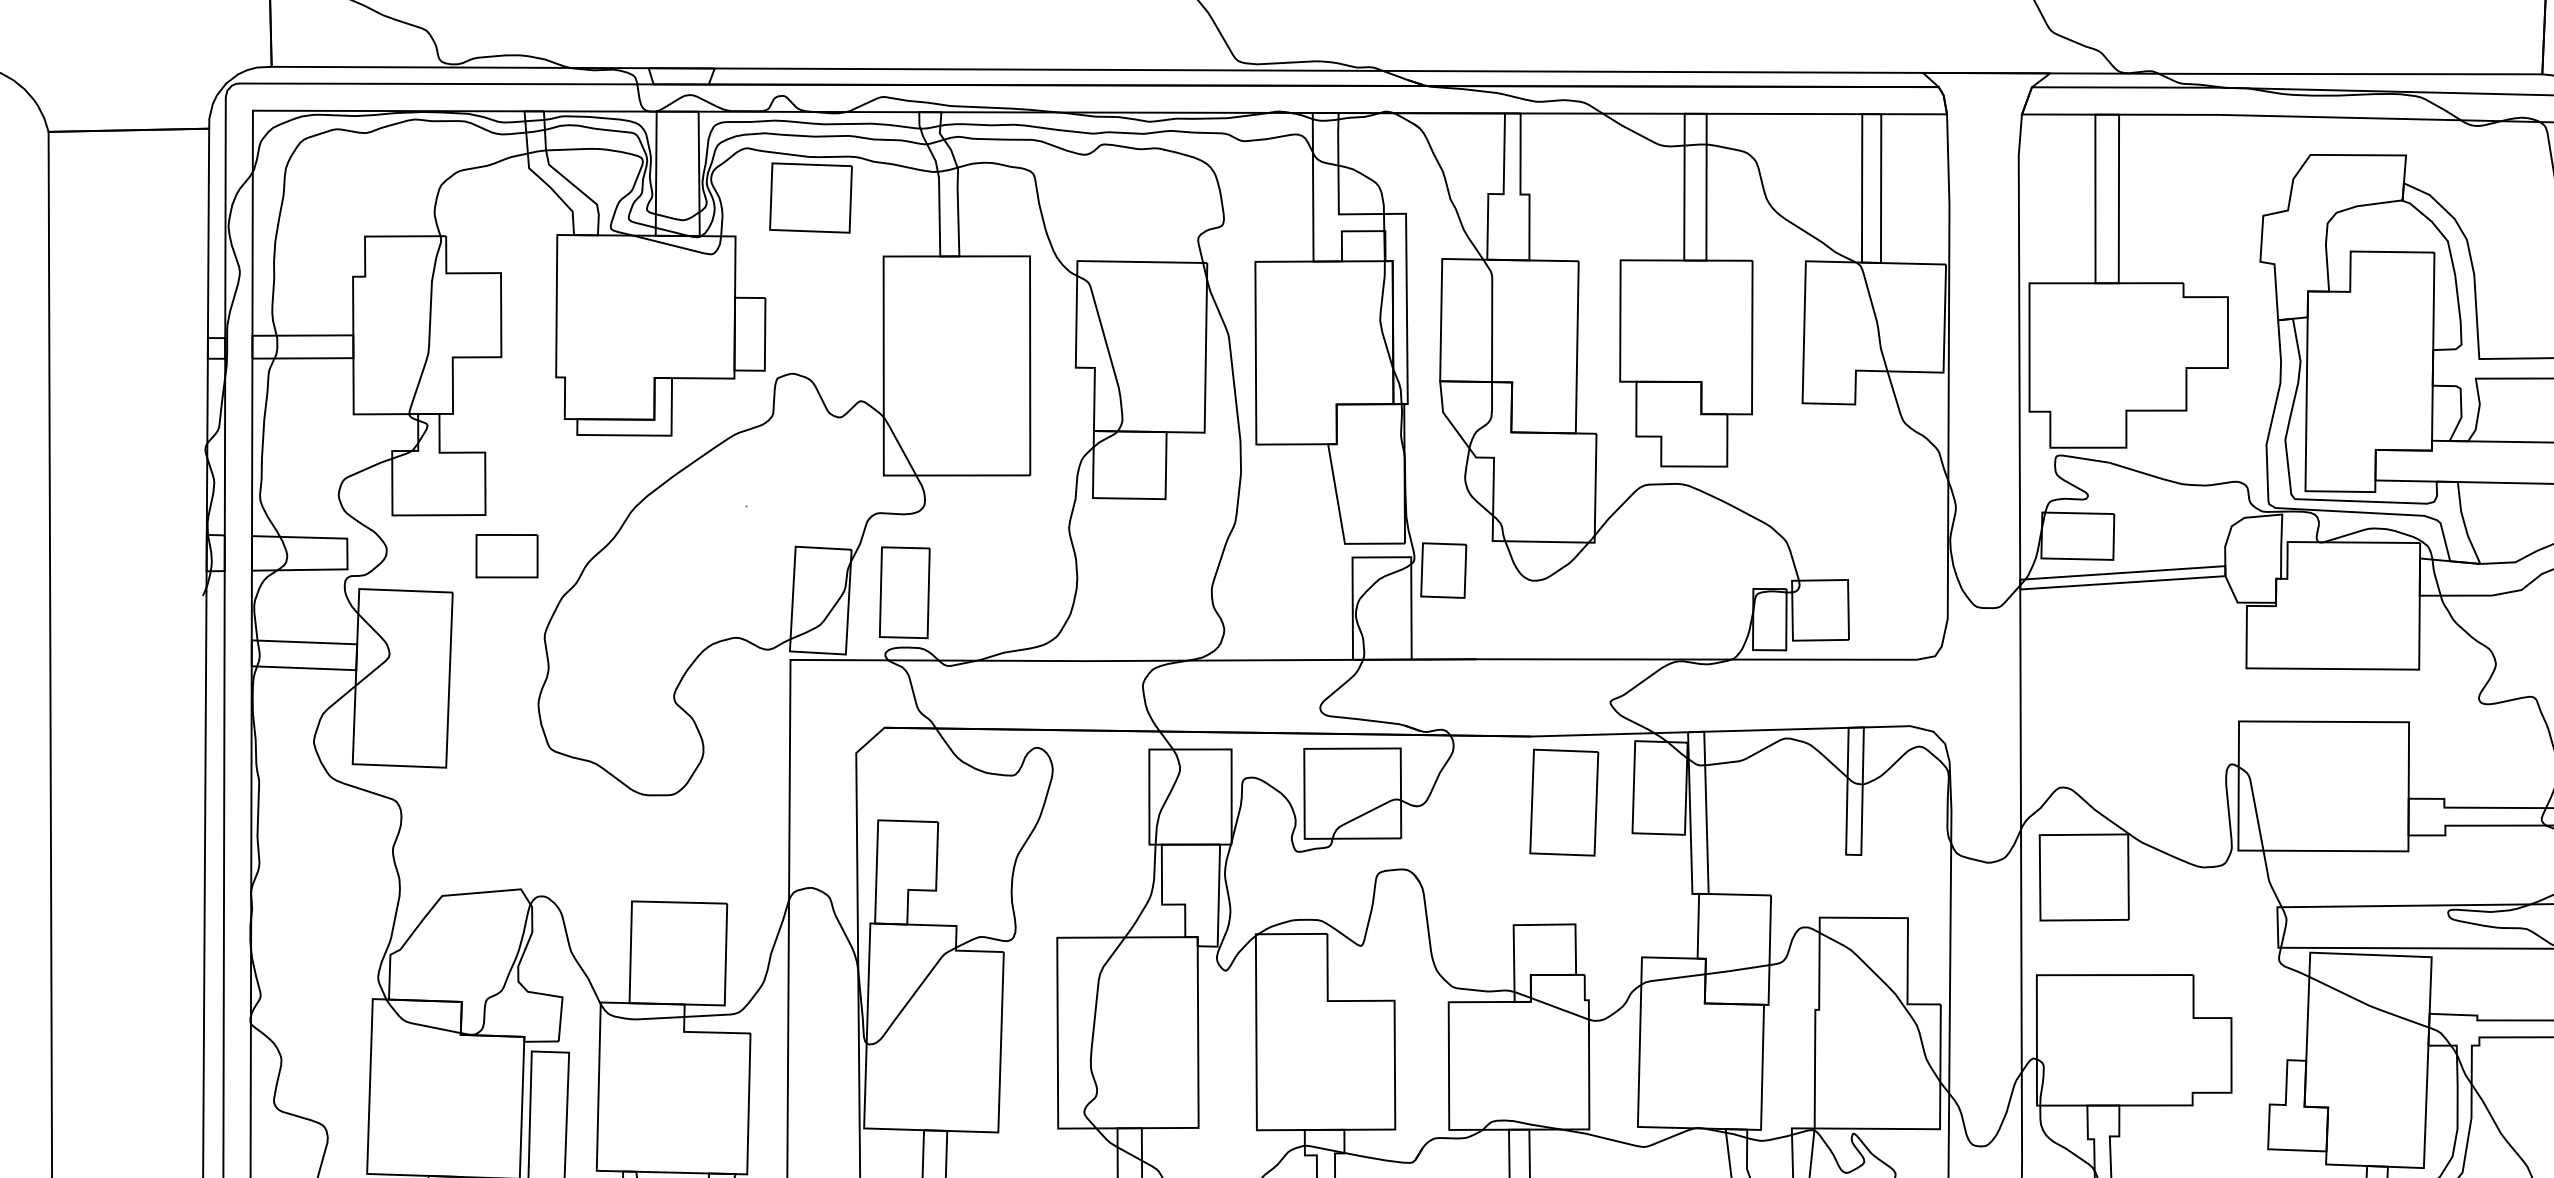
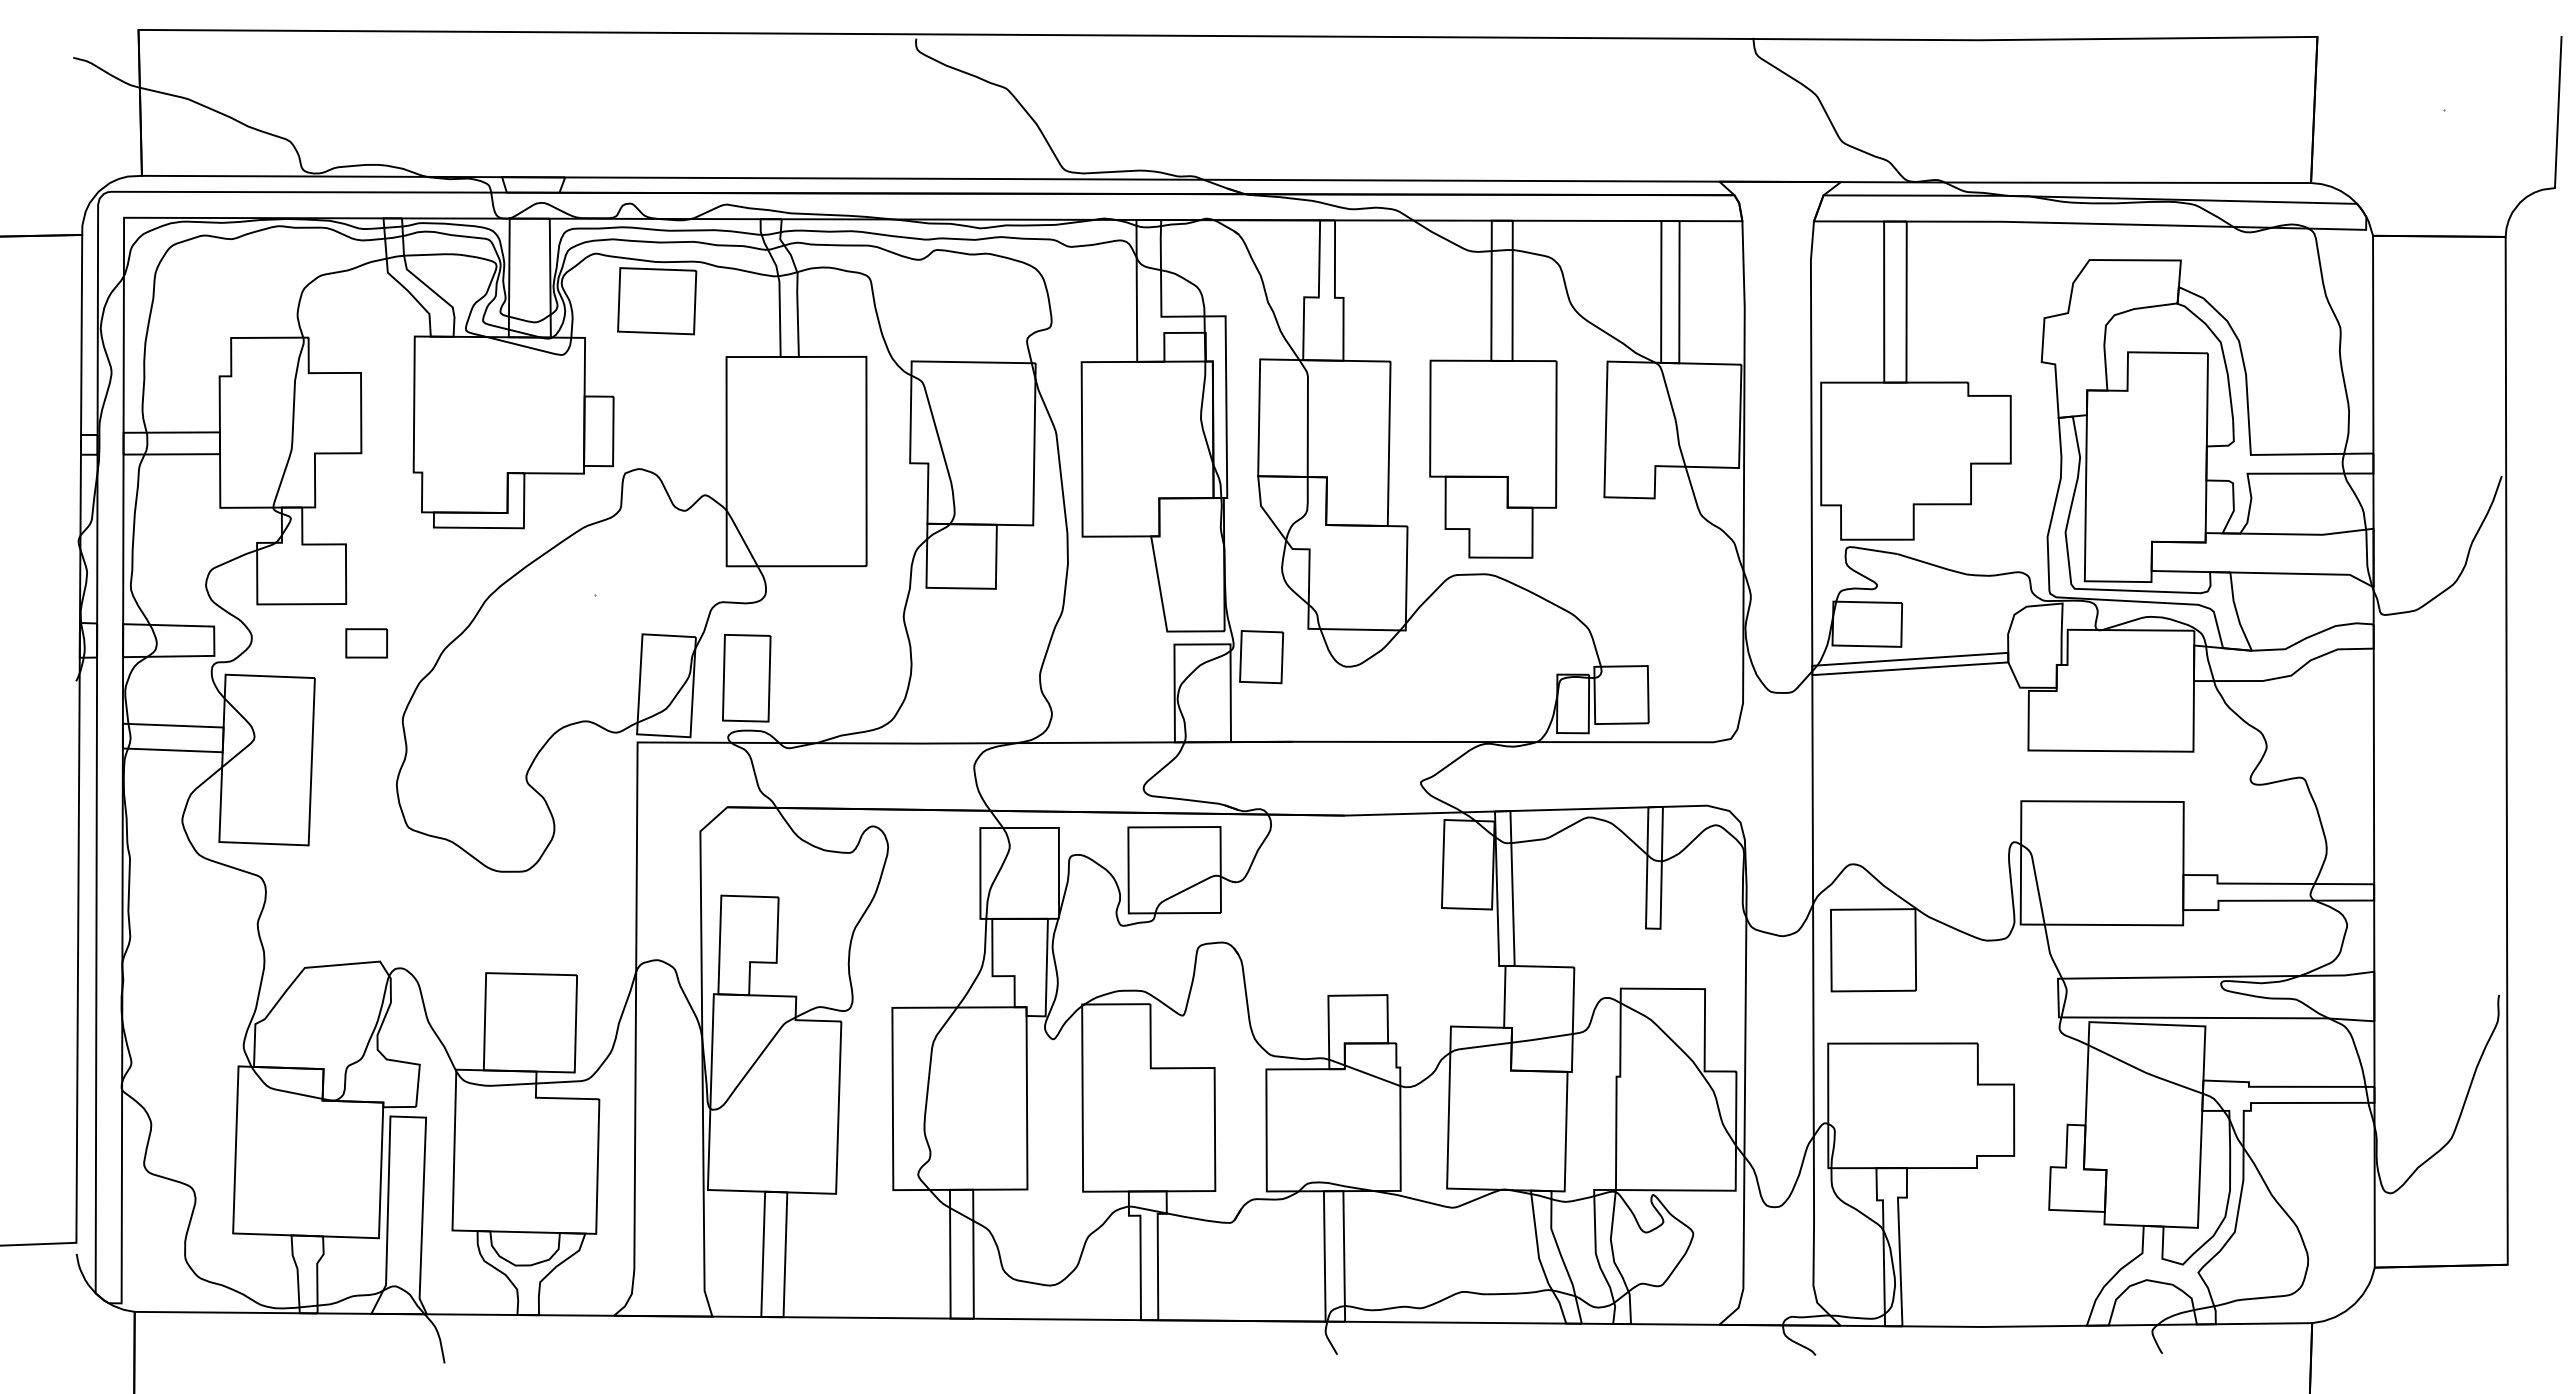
part: (506, 556) -> (366, 643), size x0.7
part: (1564, 802) -> (1376, 878), removed

